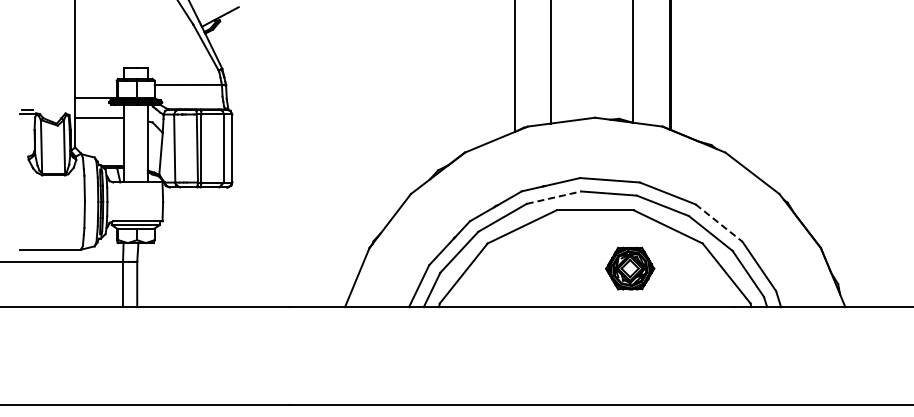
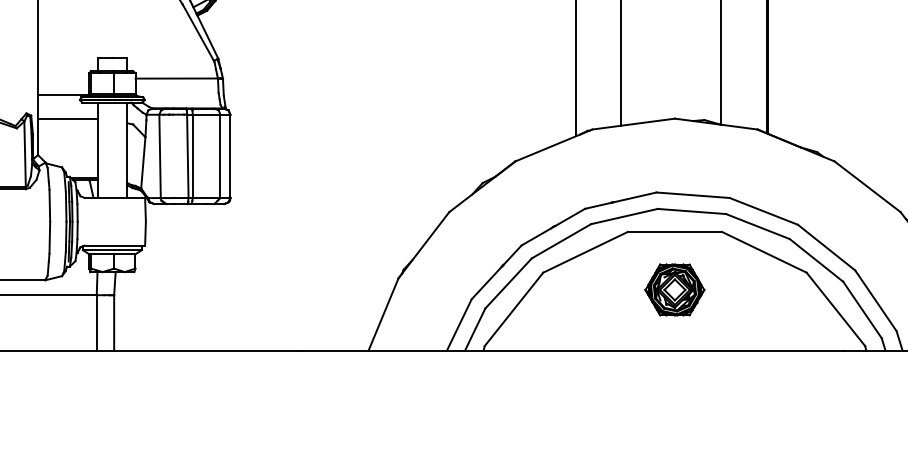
line: (553, 197) -> (623, 216), dashed -> solid
line: (719, 223) -> (827, 248), dashed -> solid
part: (630, 268) -> (675, 289), moved

